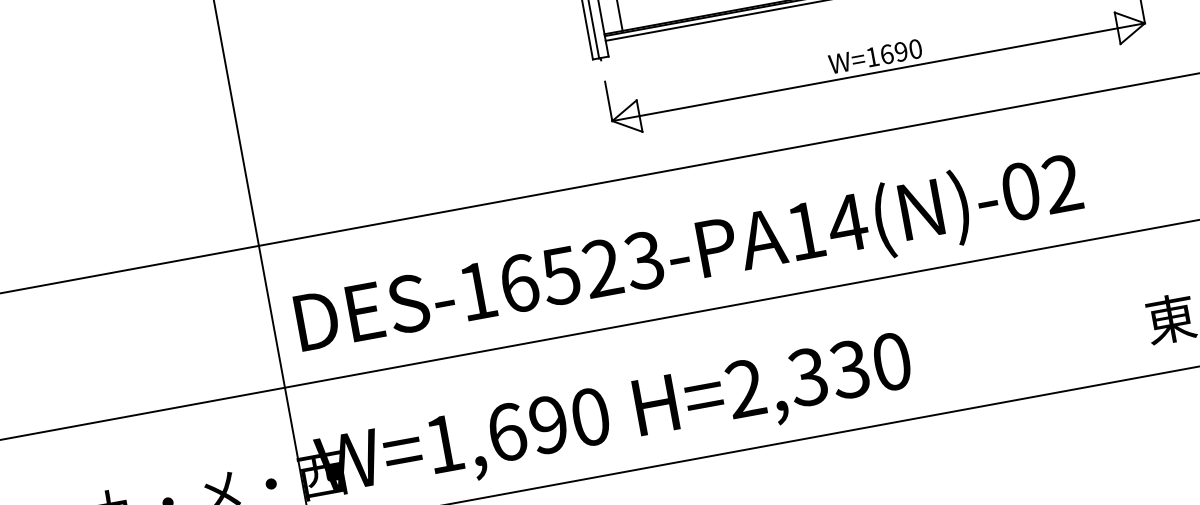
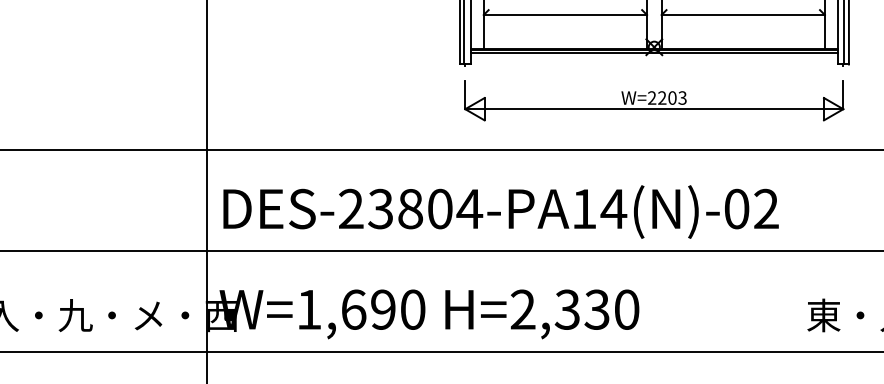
text: (894, 52) -> (667, 97), W=1690 -> W=2203
text: (562, 274) -> (411, 208), DES-16523-PA14(N)-02 -> DES-23804-PA14(N)-02

